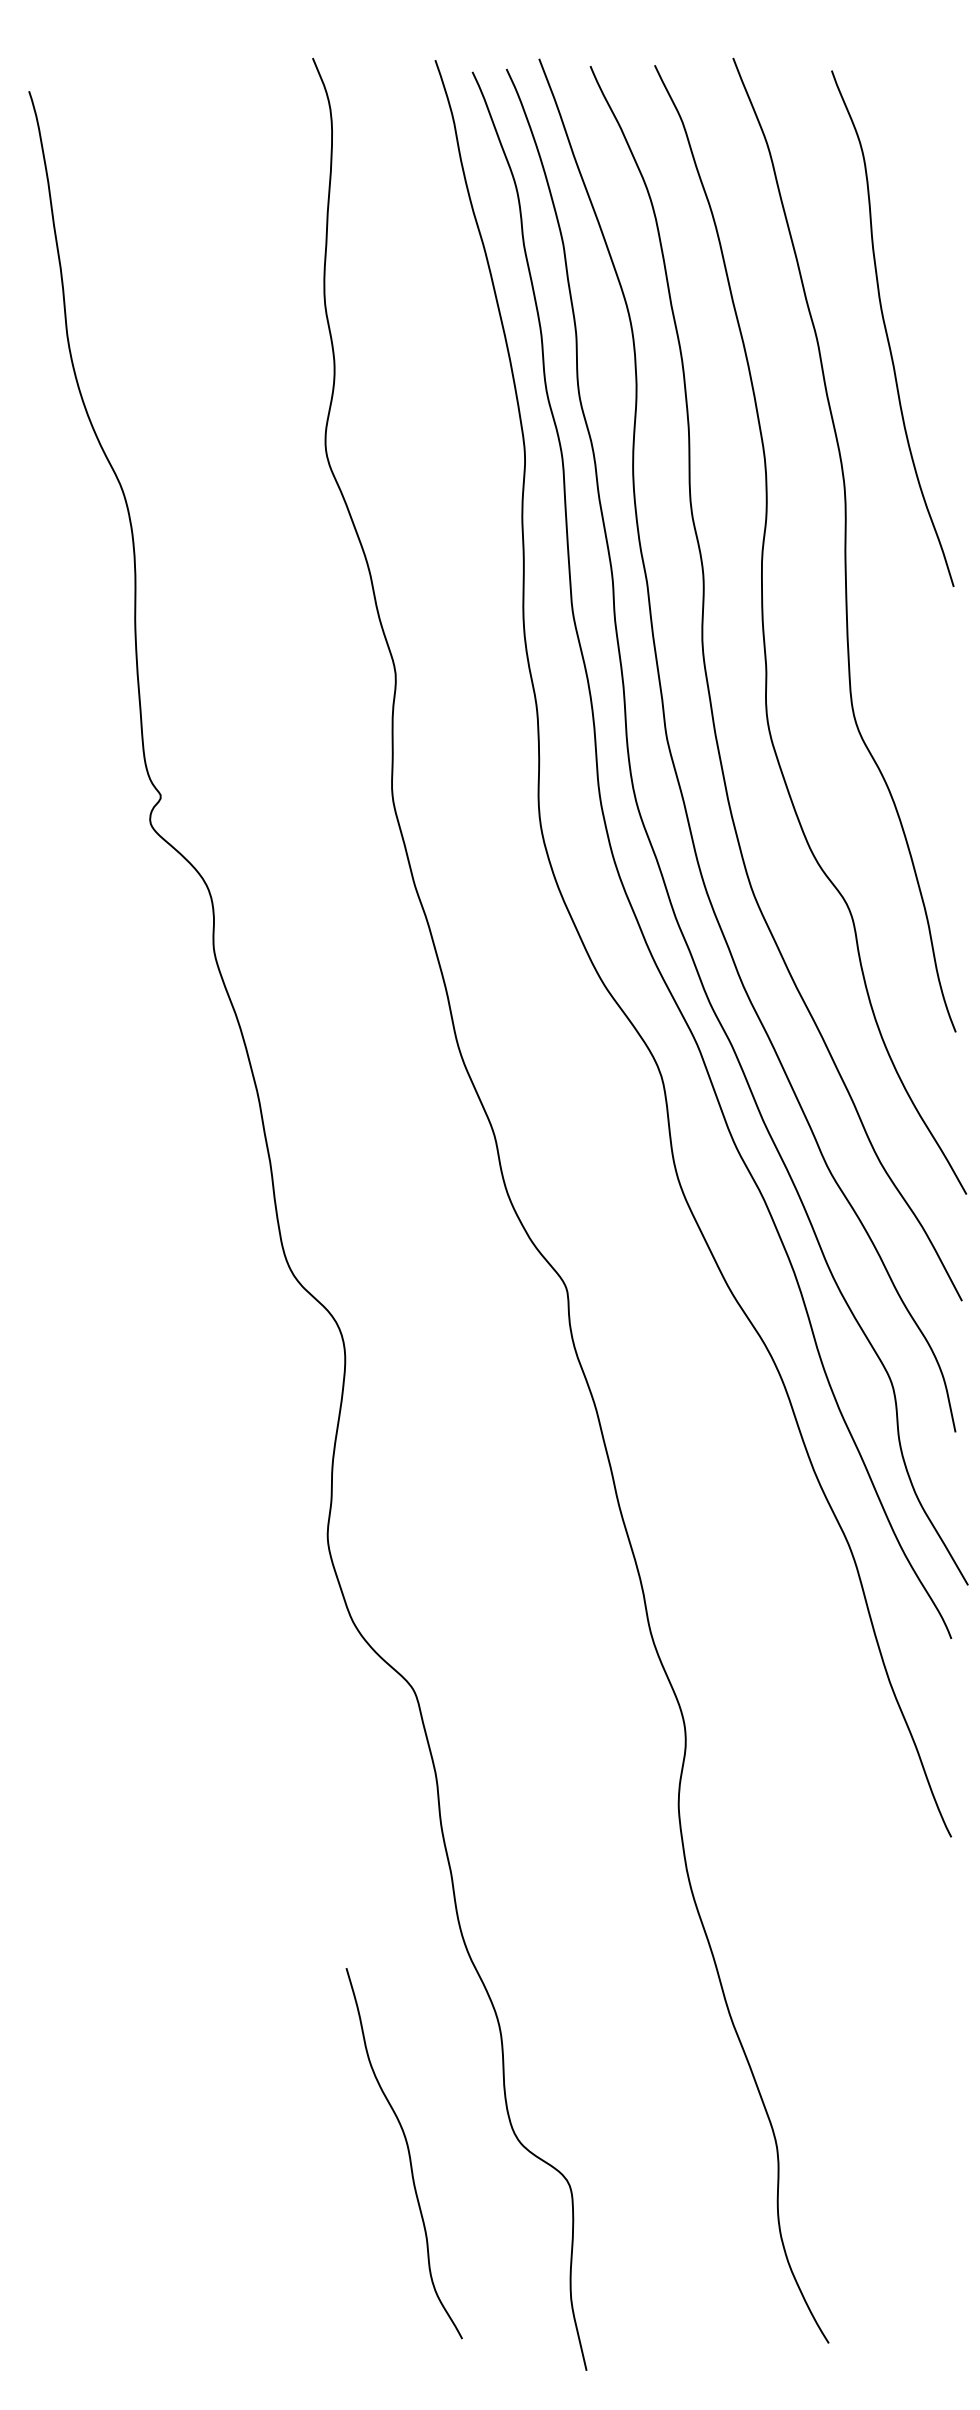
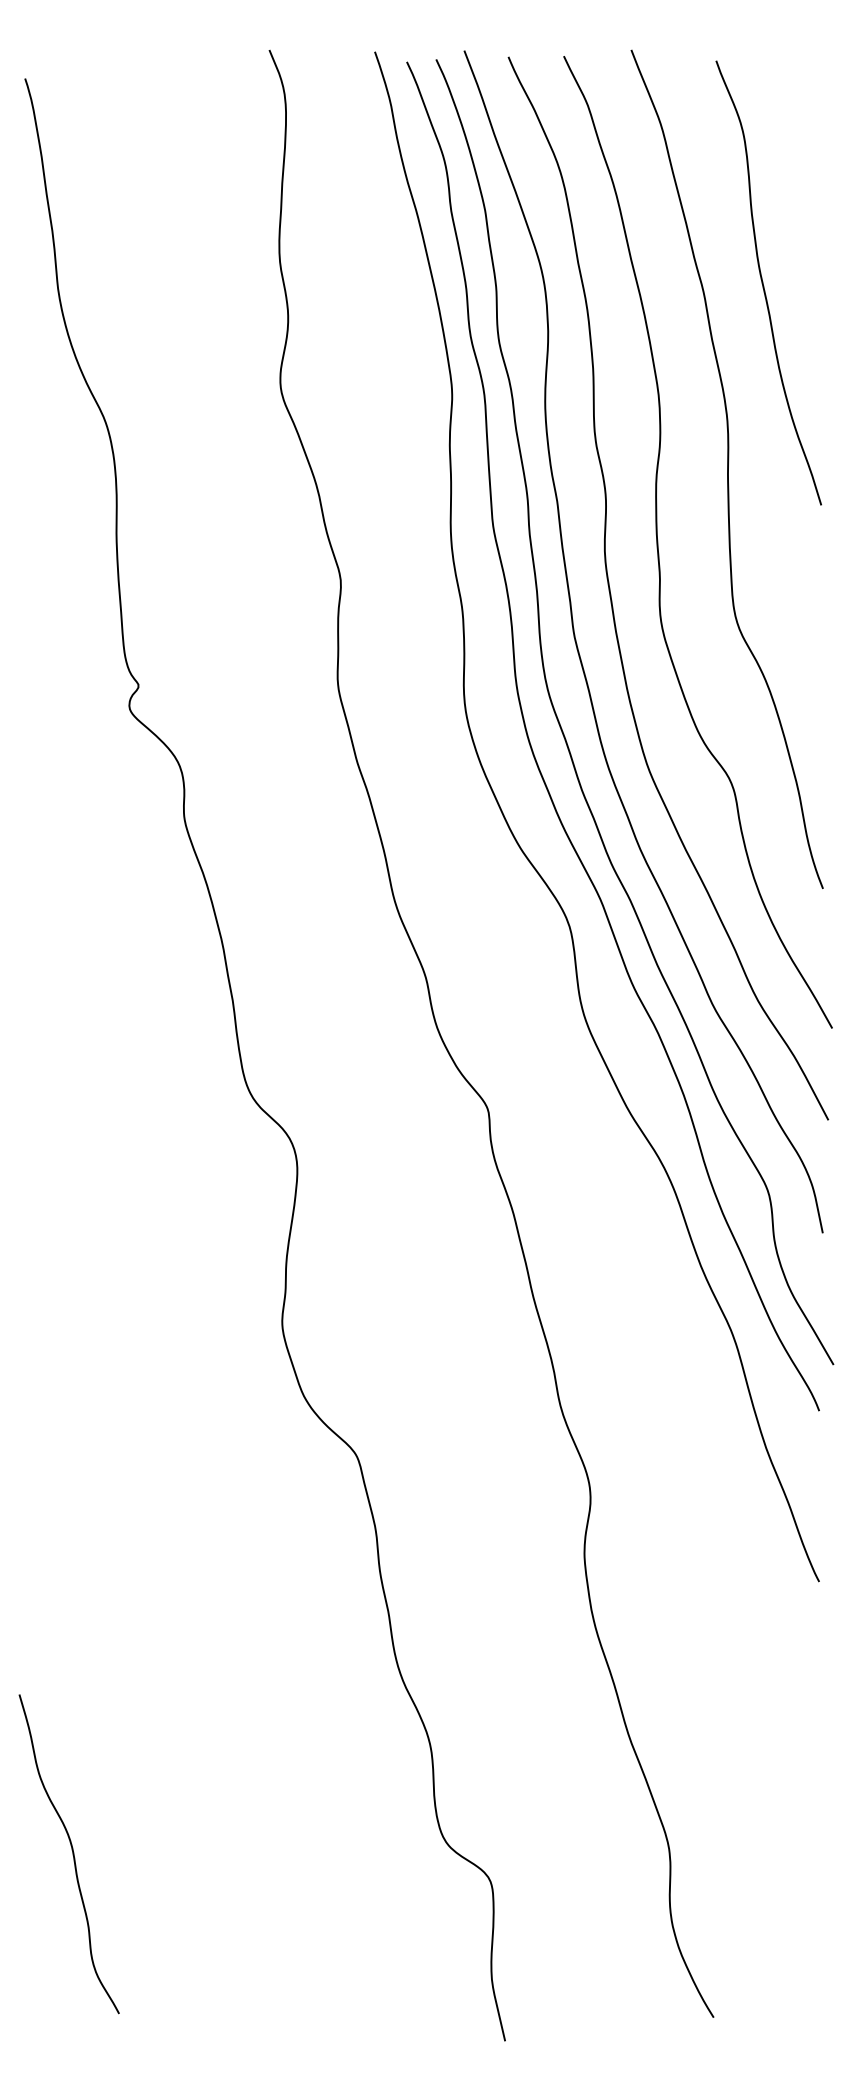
curve: (407, 2150) -> (72, 1851), moved

